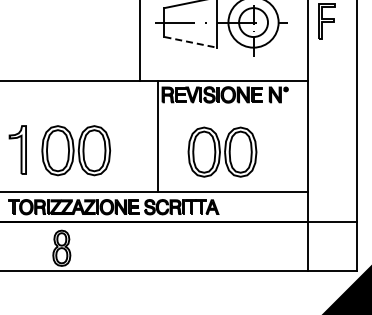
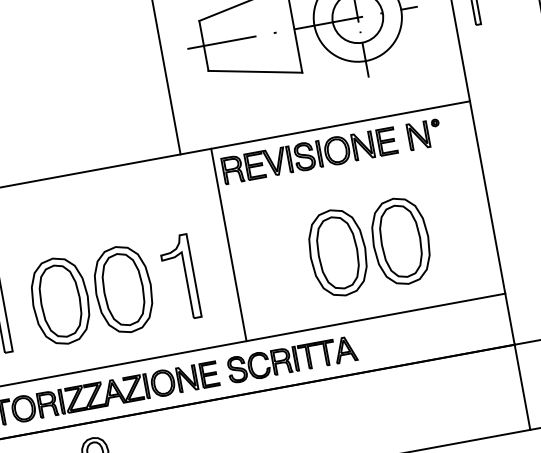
line: (190, 42) -> (255, 72), dashed -> solid
part: (127, 149) -> (180, 277), added
part: (222, 151) -> (369, 245), moved

